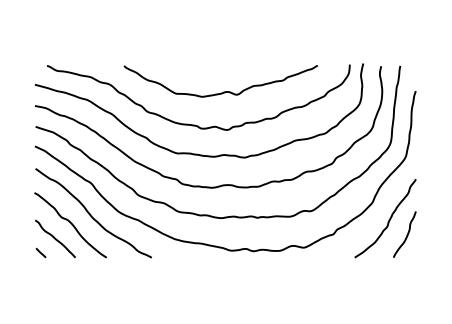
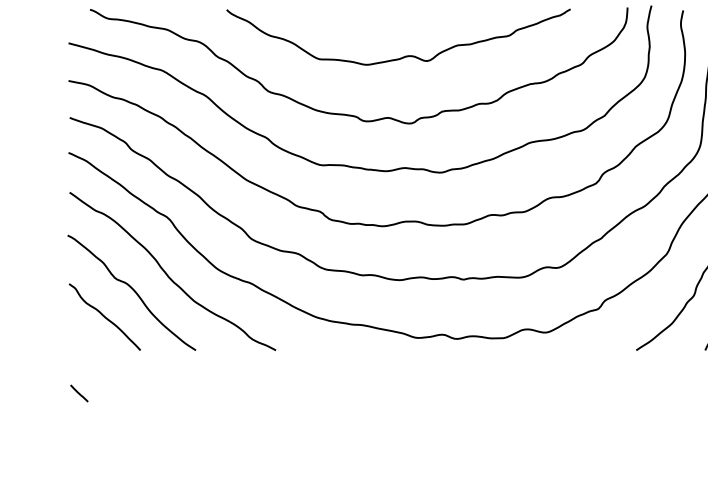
line: (40, 252) -> (78, 392), moved

